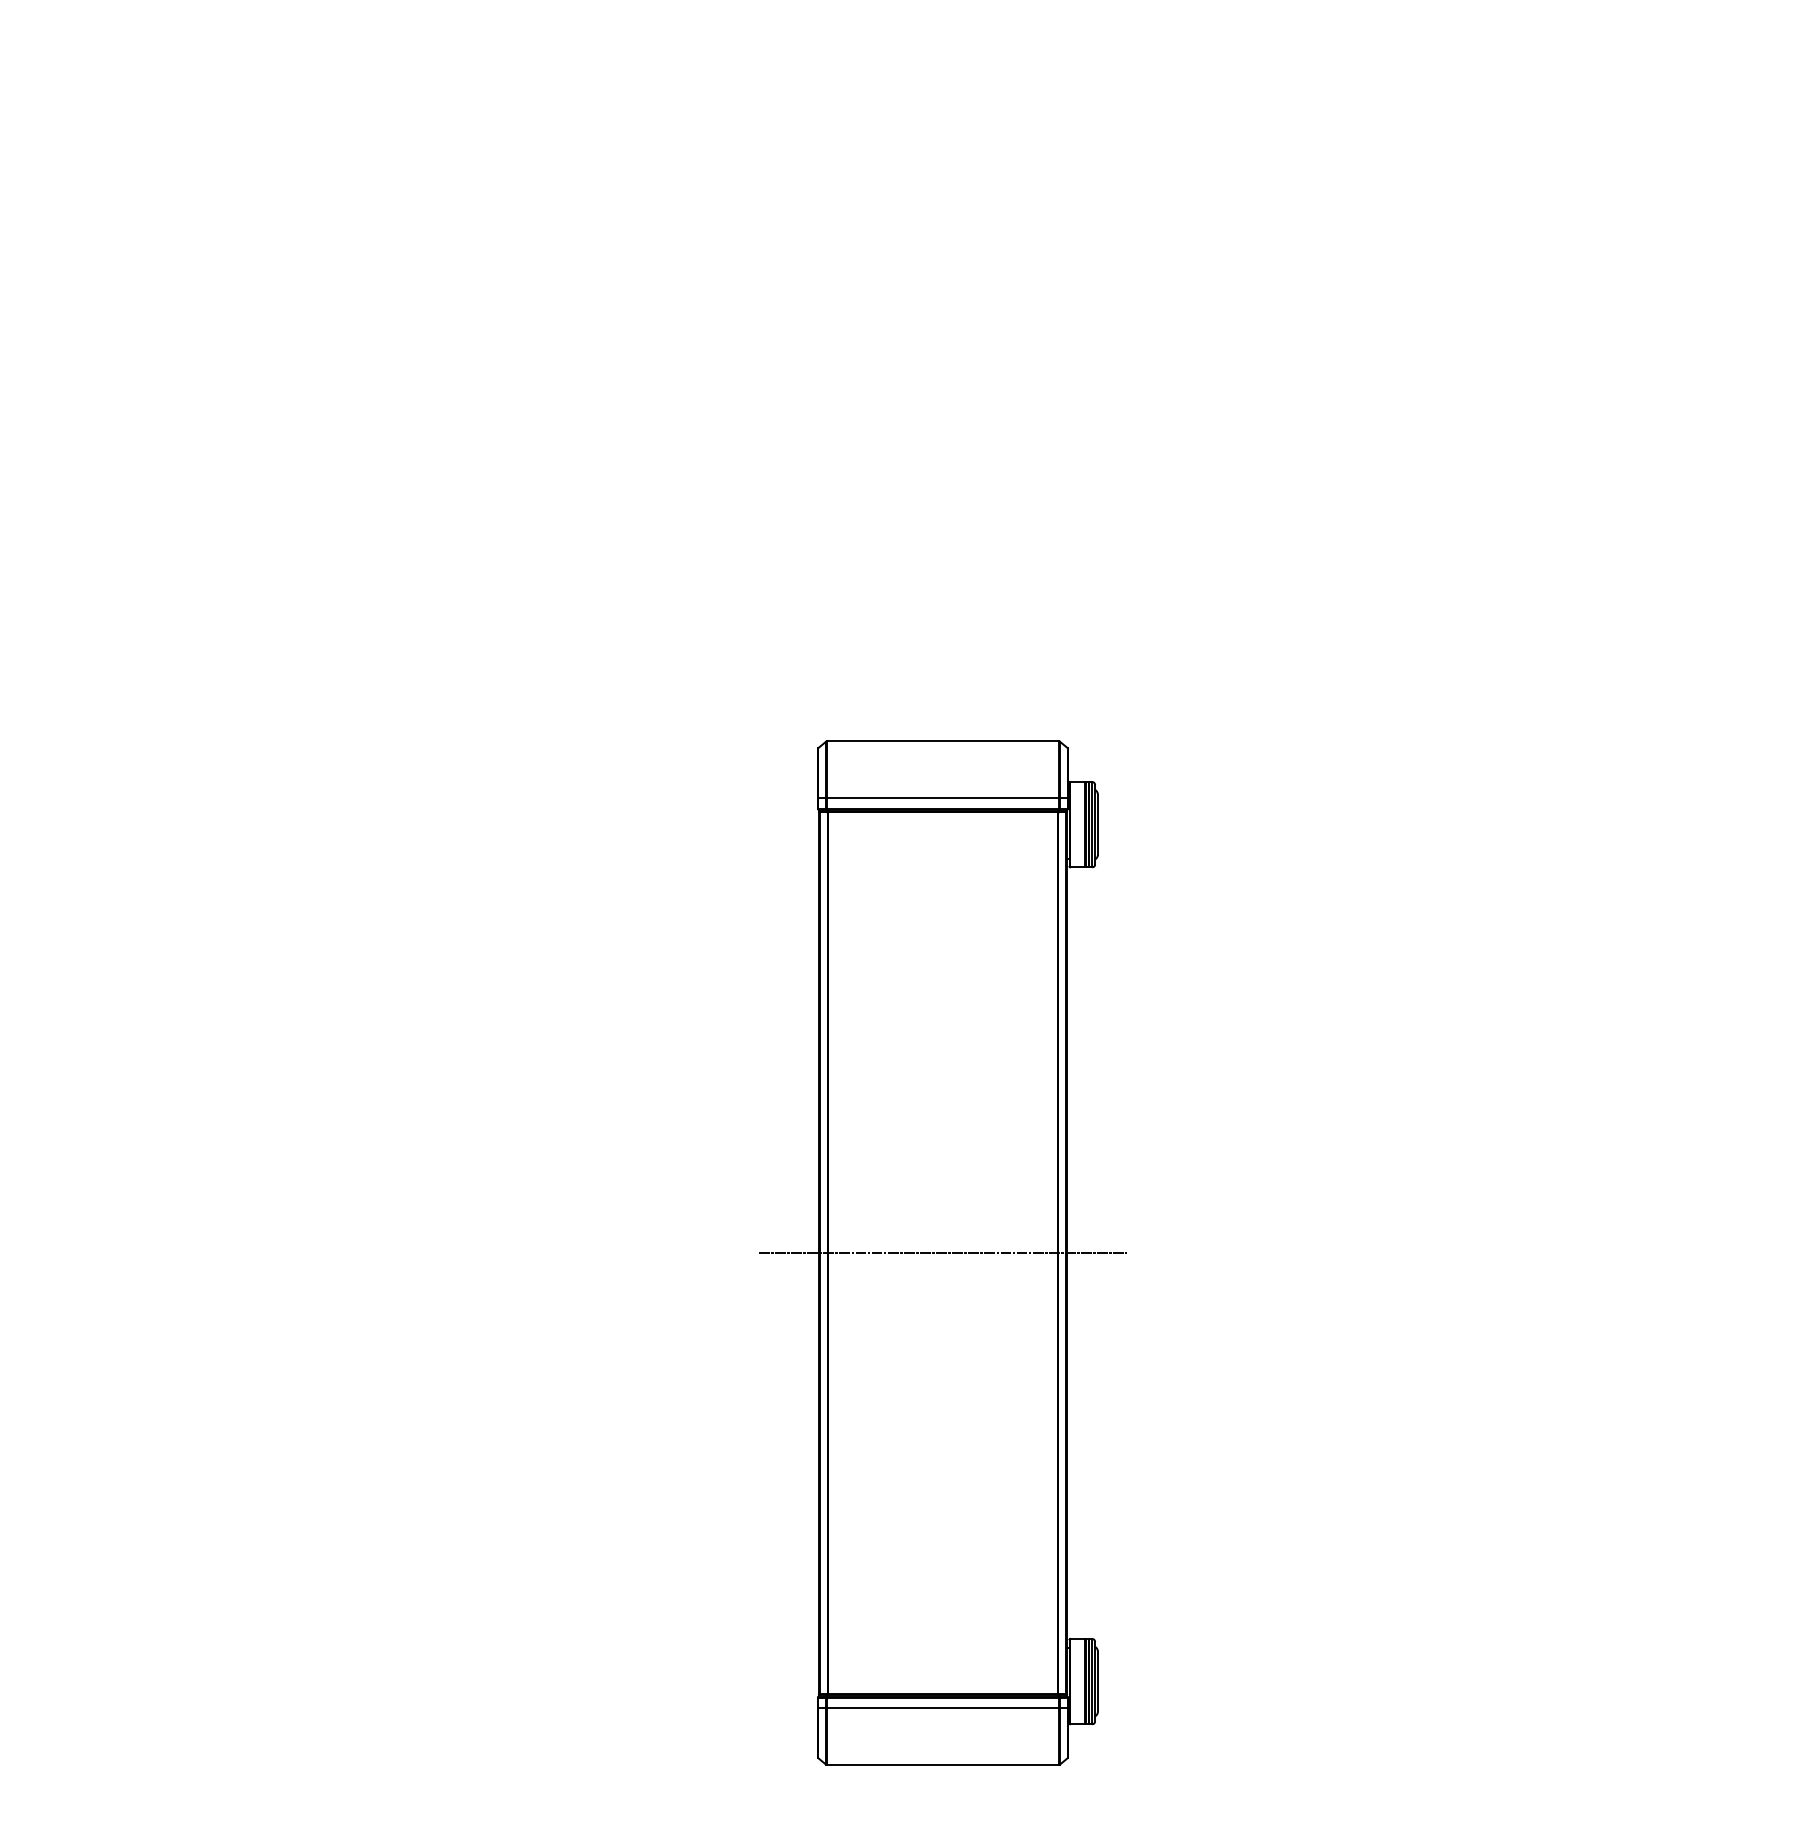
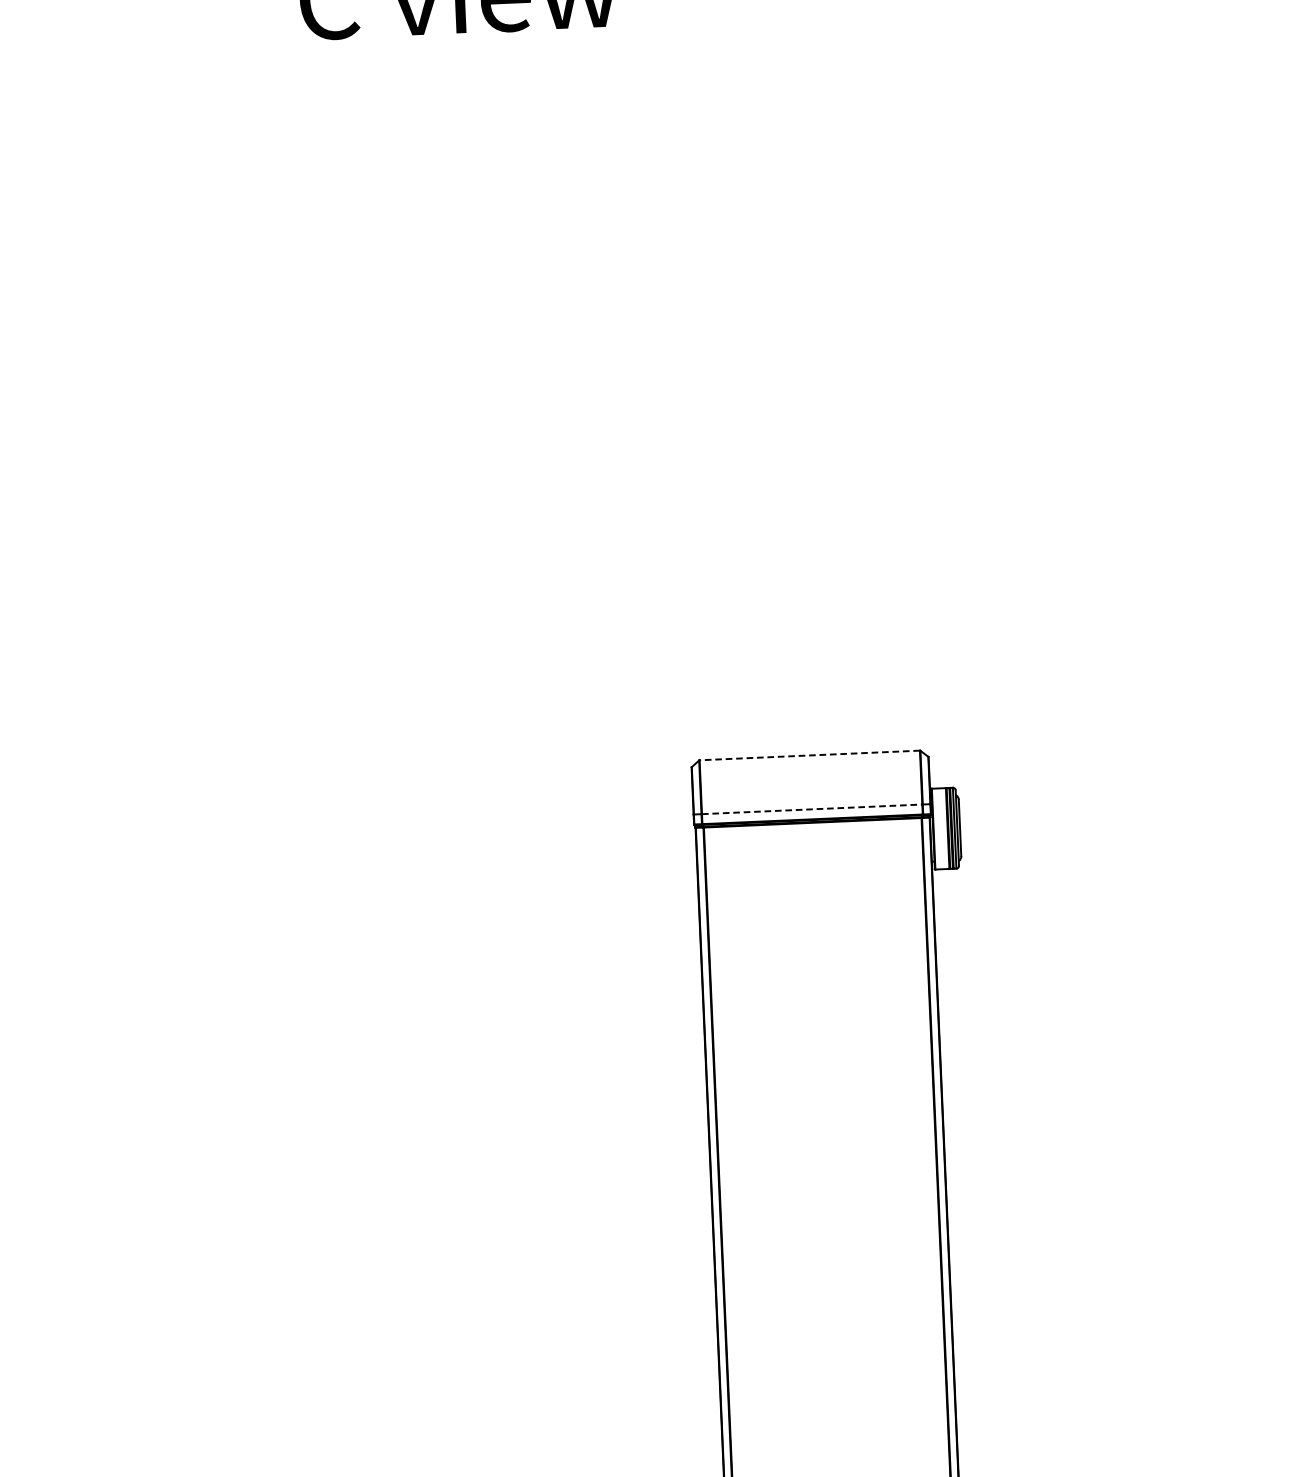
line: (942, 741) -> (809, 755), solid -> dashed
line: (943, 798) -> (812, 809), solid -> dashed
line: (942, 1253) -> (830, 1240), removed

